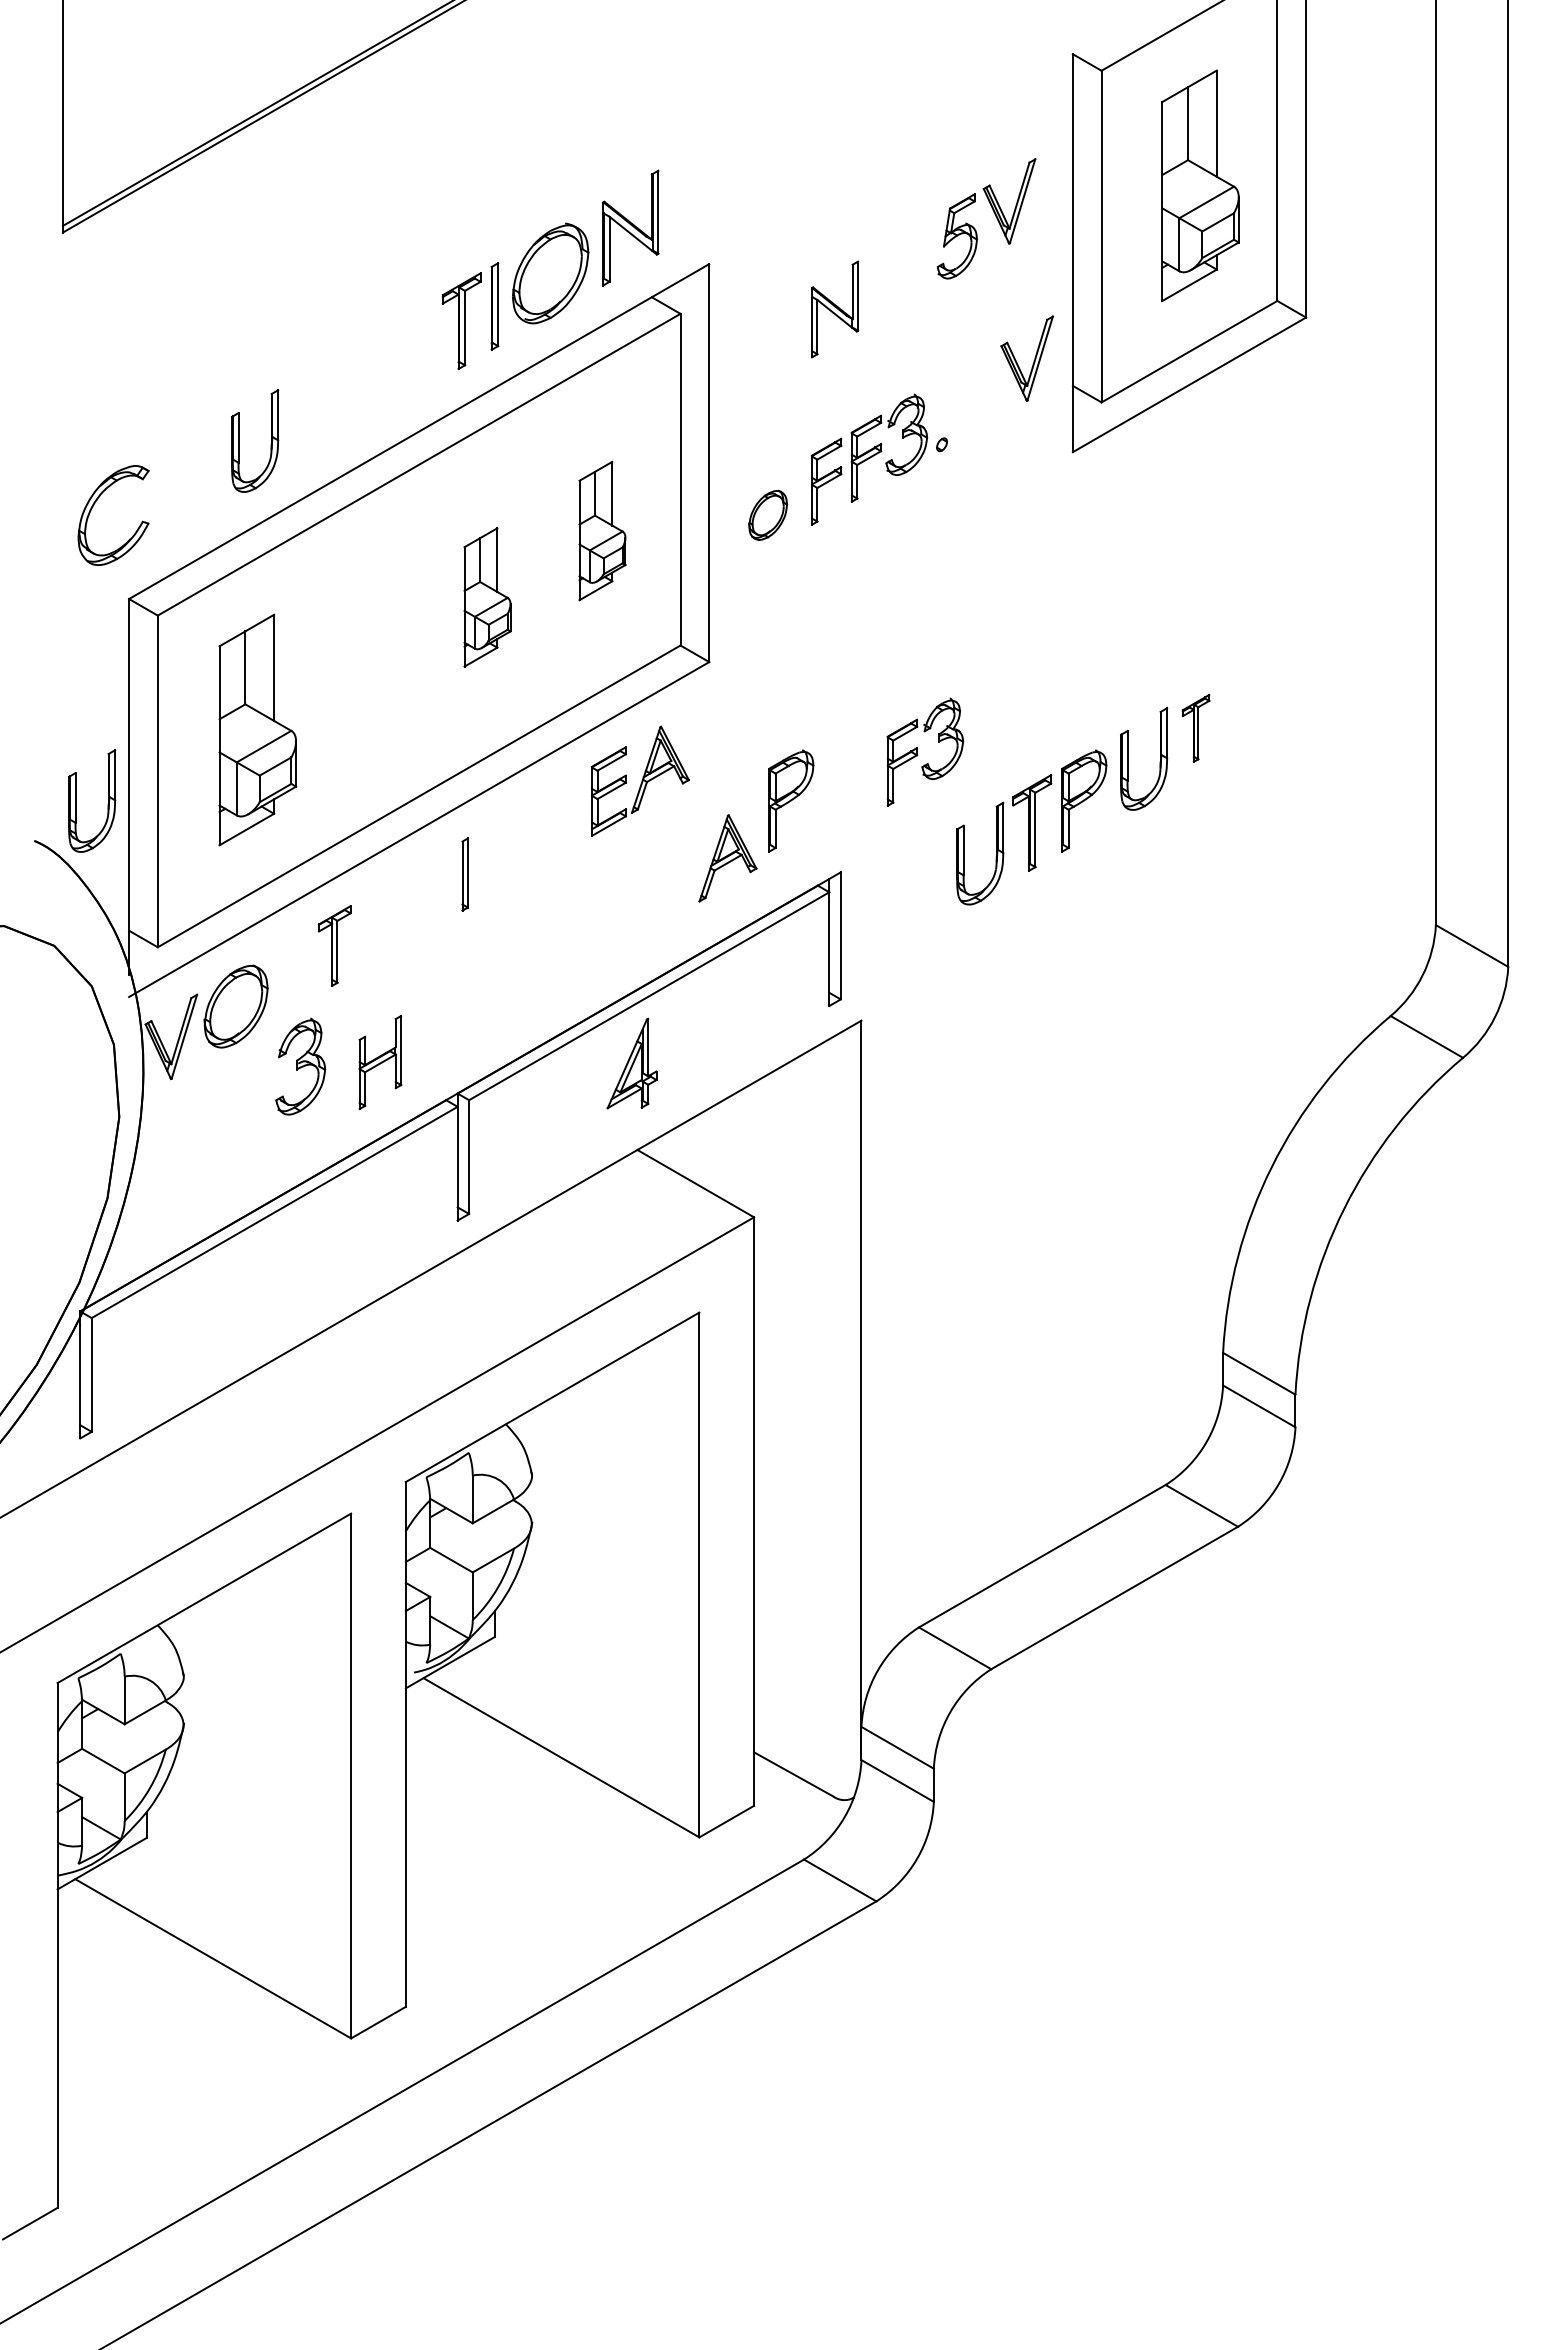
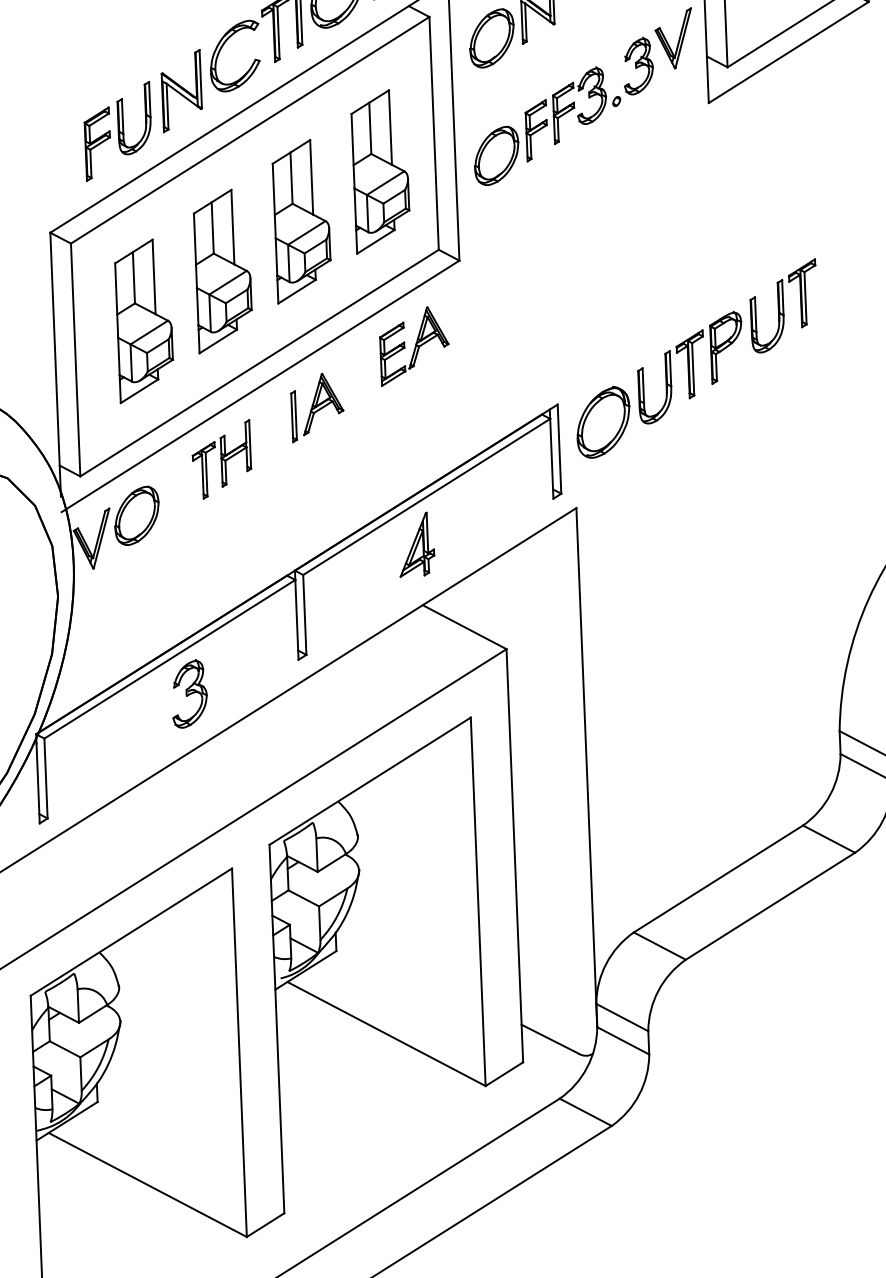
part: (767, 347) -> (491, 38), added
part: (974, 395) -> (638, 66), added
part: (323, 404) -> (181, 90), added
part: (201, 475) -> (97, 143), added
part: (94, 505) -> (221, 49), moved
part: (767, 515) -> (496, 156), size x1.67
part: (602, 530) -> (380, 171), size x1.67
part: (487, 597) -> (301, 221), size x1.67
part: (372, 663) -> (223, 271), added
part: (1195, 728) -> (802, 293), size x1.43
part: (918, 748) -> (608, 315), removed
part: (791, 800) -> (521, 355), removed
part: (107, 804) -> (40, 377), removed
part: (727, 858) -> (322, 404), moved
part: (904, 899) -> (603, 421), added
part: (380, 1062) -> (236, 453), moved
part: (300, 1066) -> (189, 693), moved

